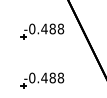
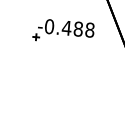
part: (42, 80) -> (57, 100), removed

